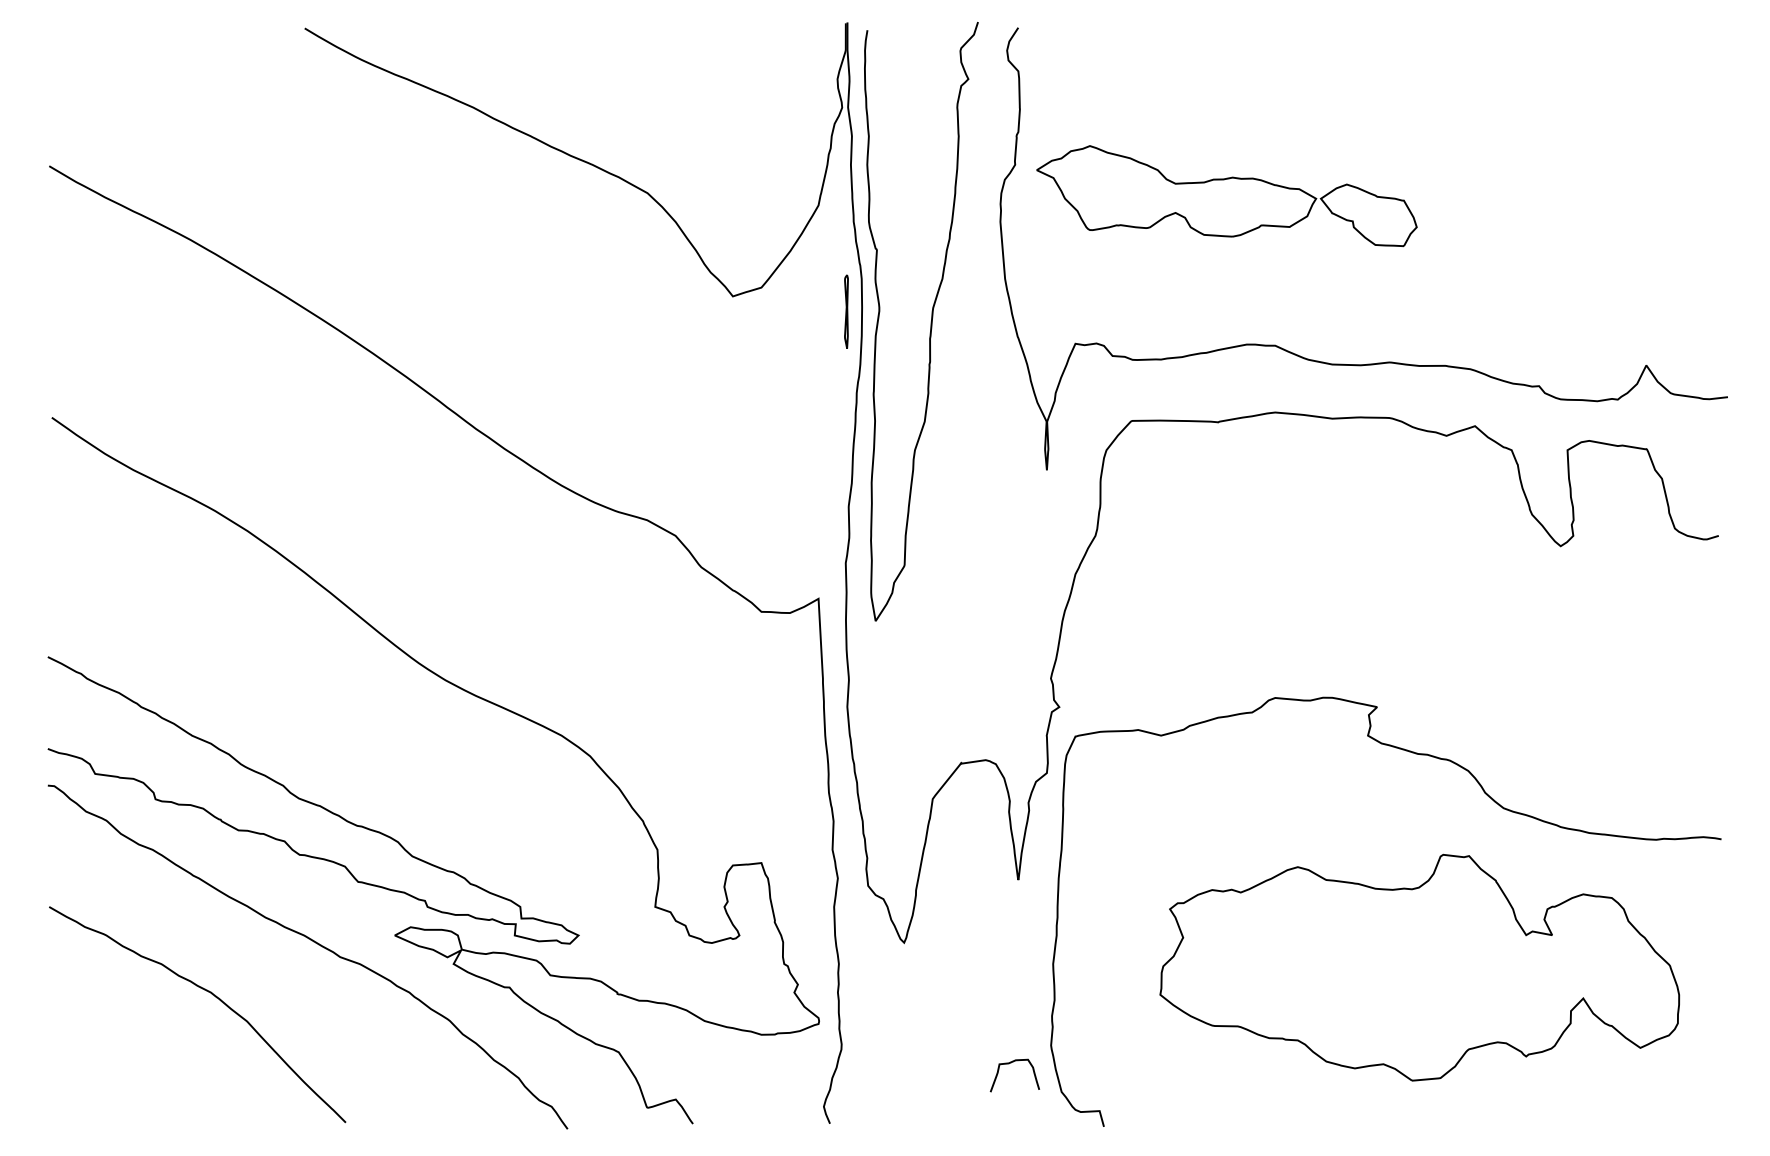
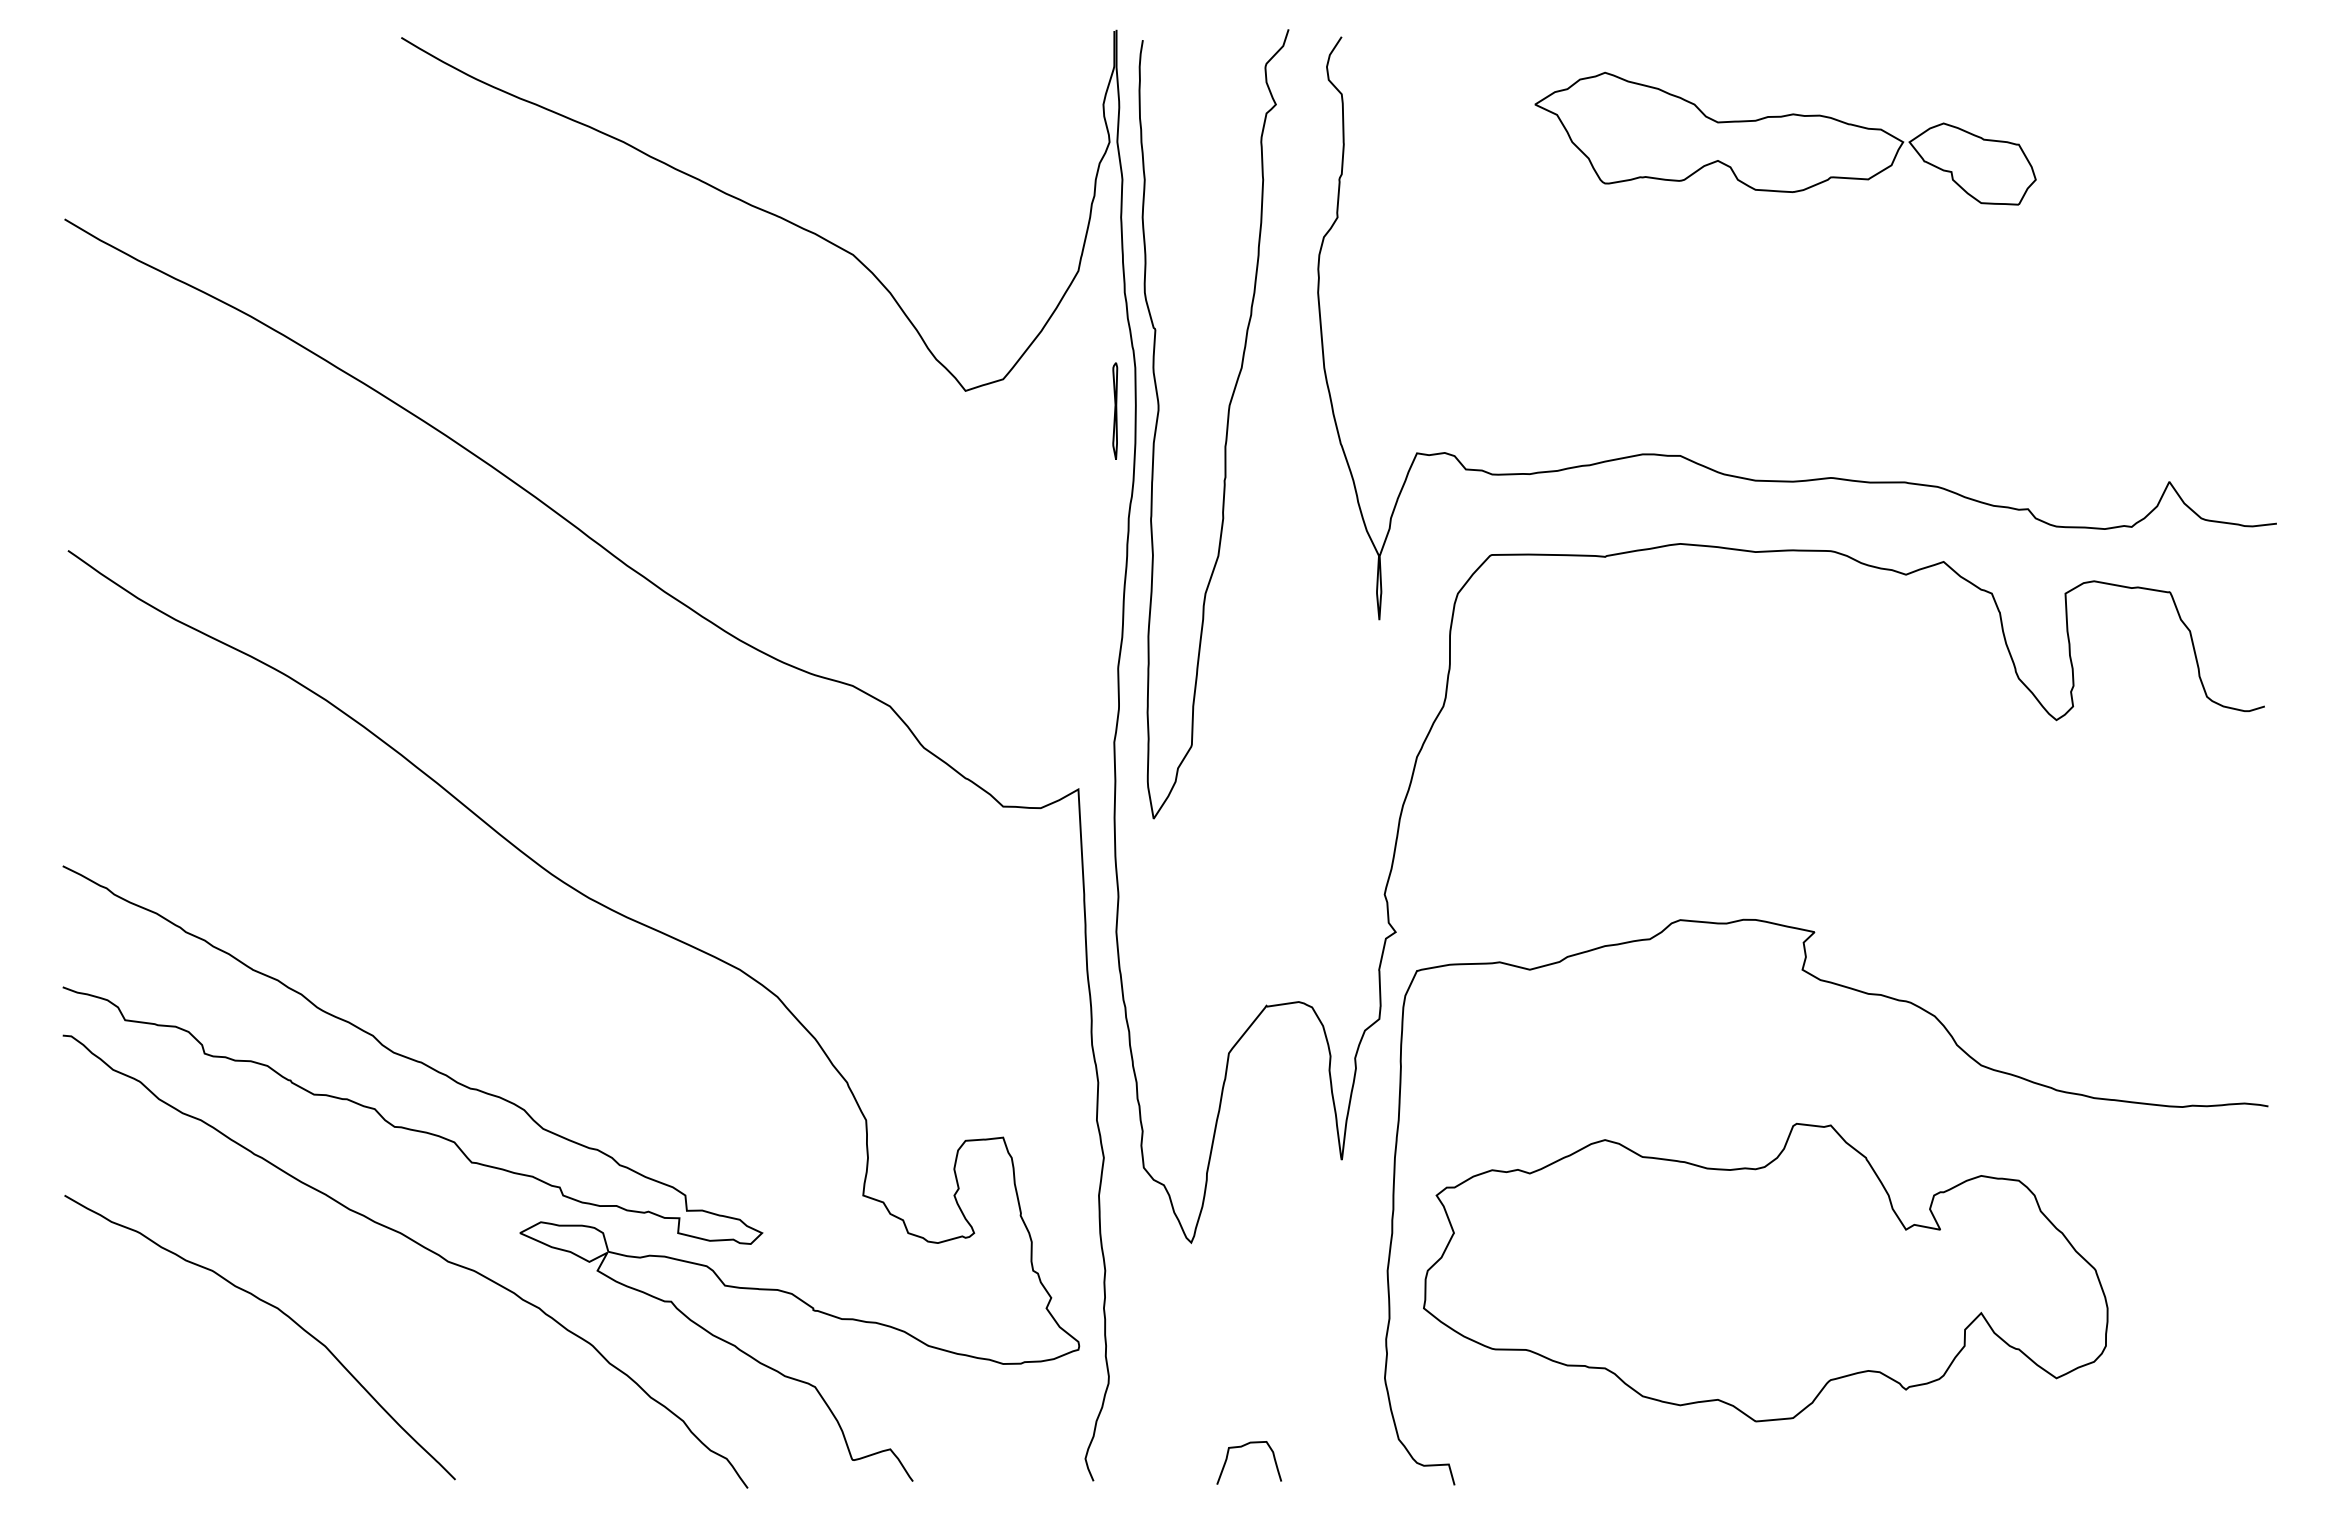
part: (1226, 195) -> (1785, 138), moved
part: (1419, 967) -> (1765, 1272), moved
curve: (1009, 1064) -> (1242, 1447), moved

